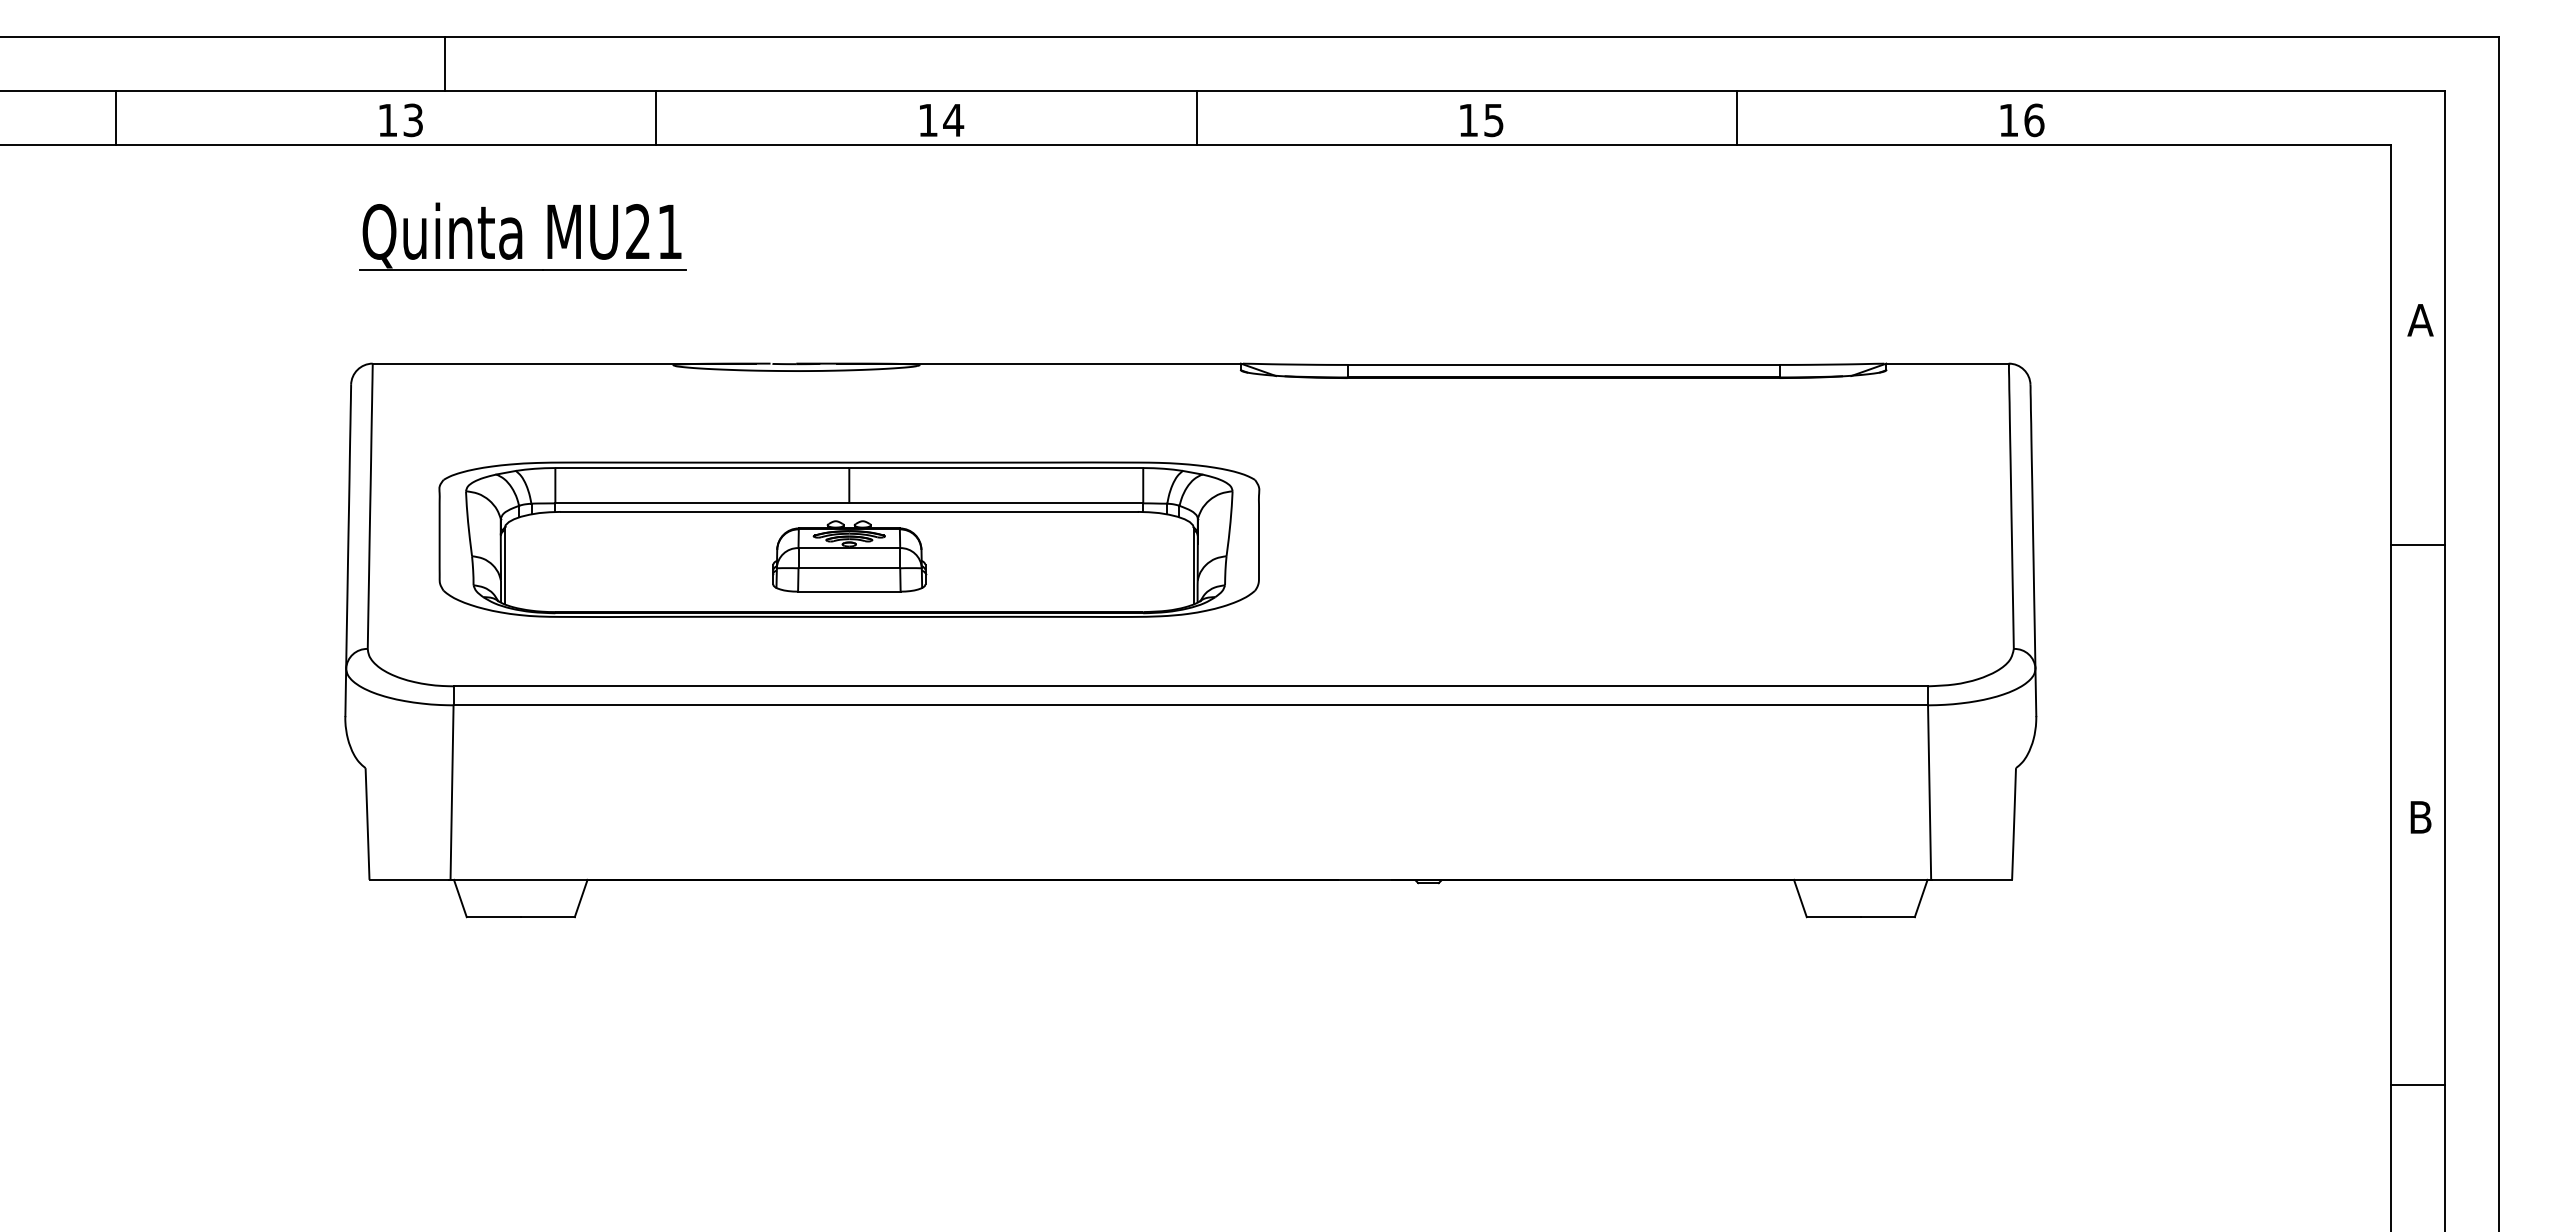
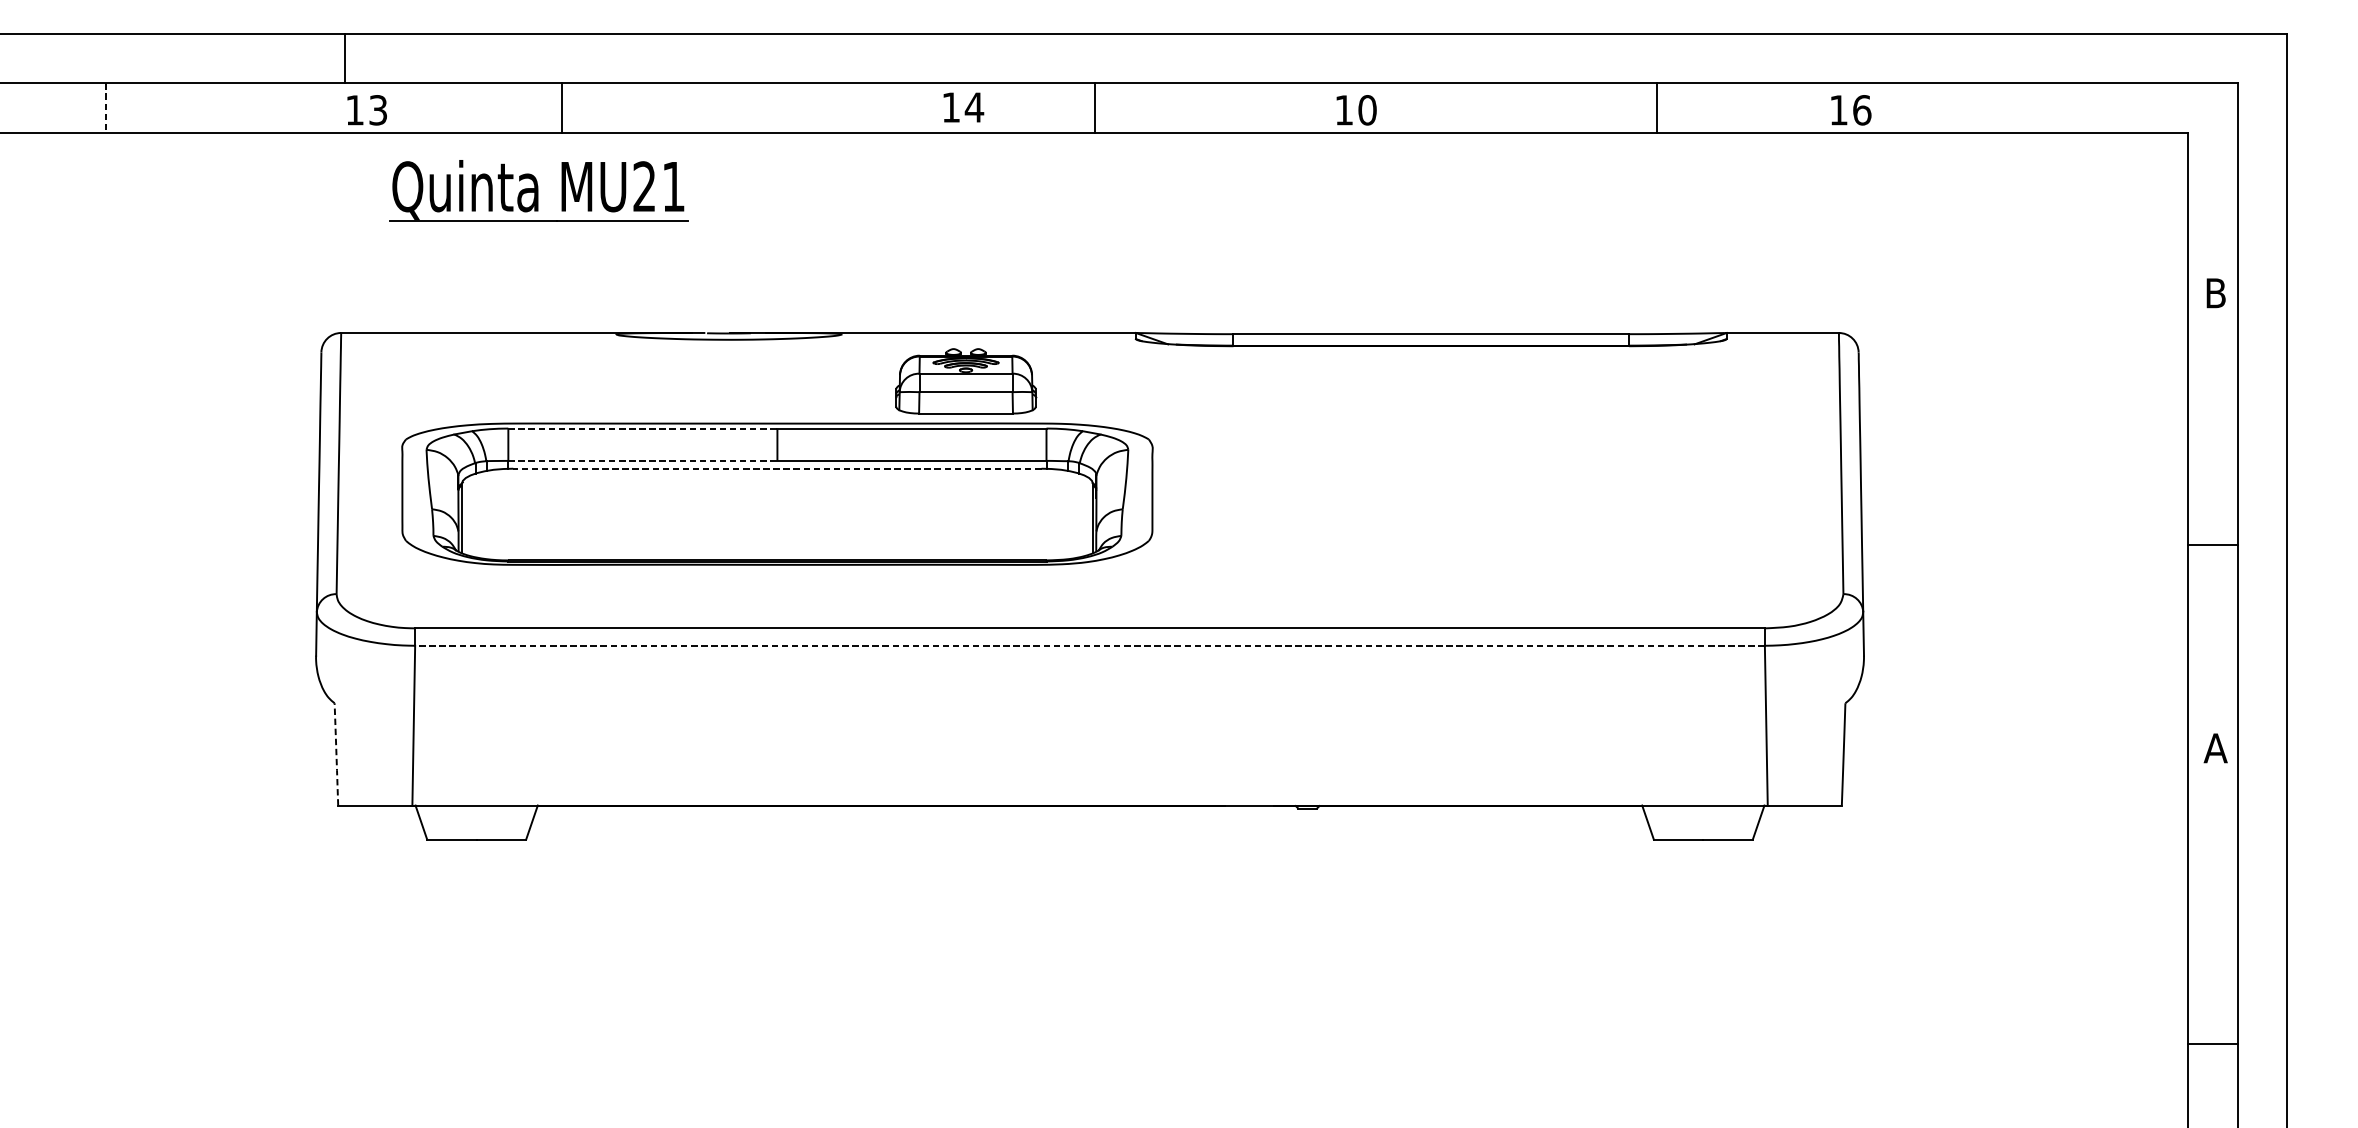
line: (445, 63) -> (344, 58), moved
line: (656, 117) -> (562, 107), moved
line: (1736, 117) -> (1656, 107), moved
line: (115, 118) -> (105, 108), solid -> dashed
text: (942, 120) -> (964, 107), moved
text: (1494, 120) -> (1368, 110), 15 -> 10
part: (522, 236) -> (538, 190), moved
text: (2420, 320) -> (2215, 293), A -> B
line: (702, 468) -> (643, 428), solid -> dashed
line: (702, 503) -> (643, 461), solid -> dashed
line: (849, 511) -> (777, 468), solid -> dashed
line: (2417, 544) -> (2212, 544), moved
part: (849, 556) -> (966, 381), moved
line: (1190, 705) -> (1089, 645), solid -> dashed
text: (2420, 817) -> (2215, 748), B -> A
line: (367, 823) -> (336, 753), solid -> dashed
line: (2417, 1085) -> (2212, 1044), moved

